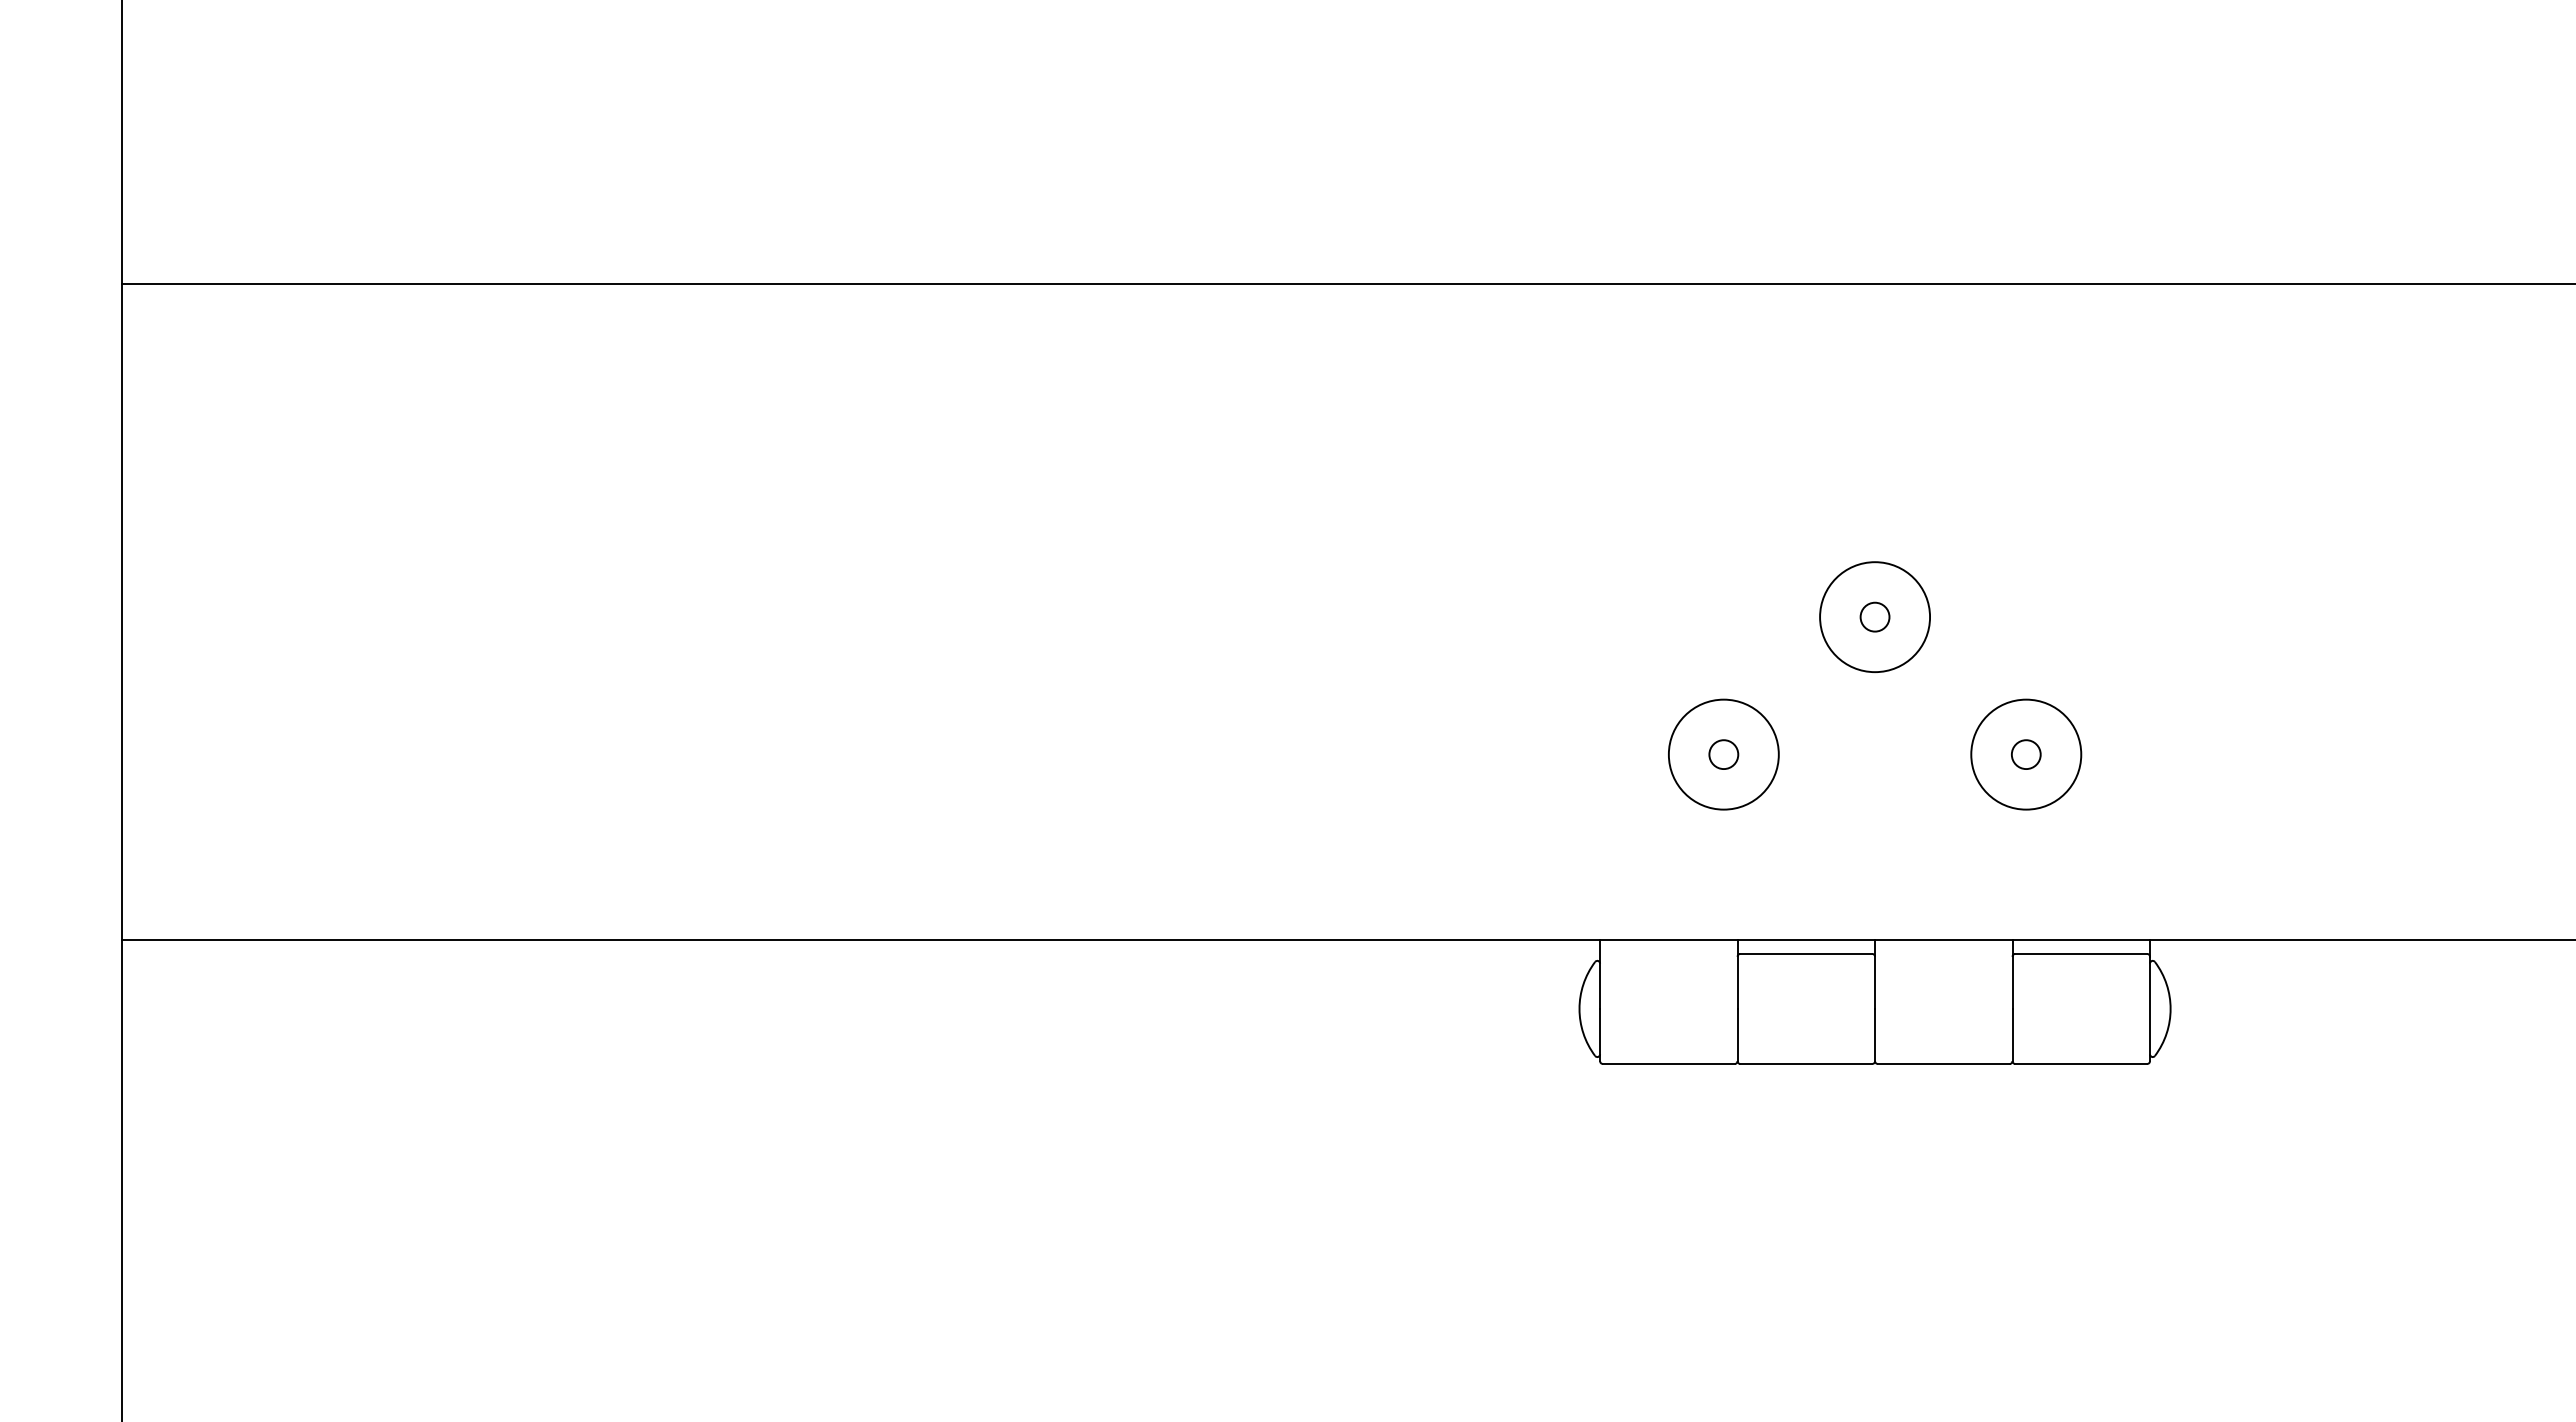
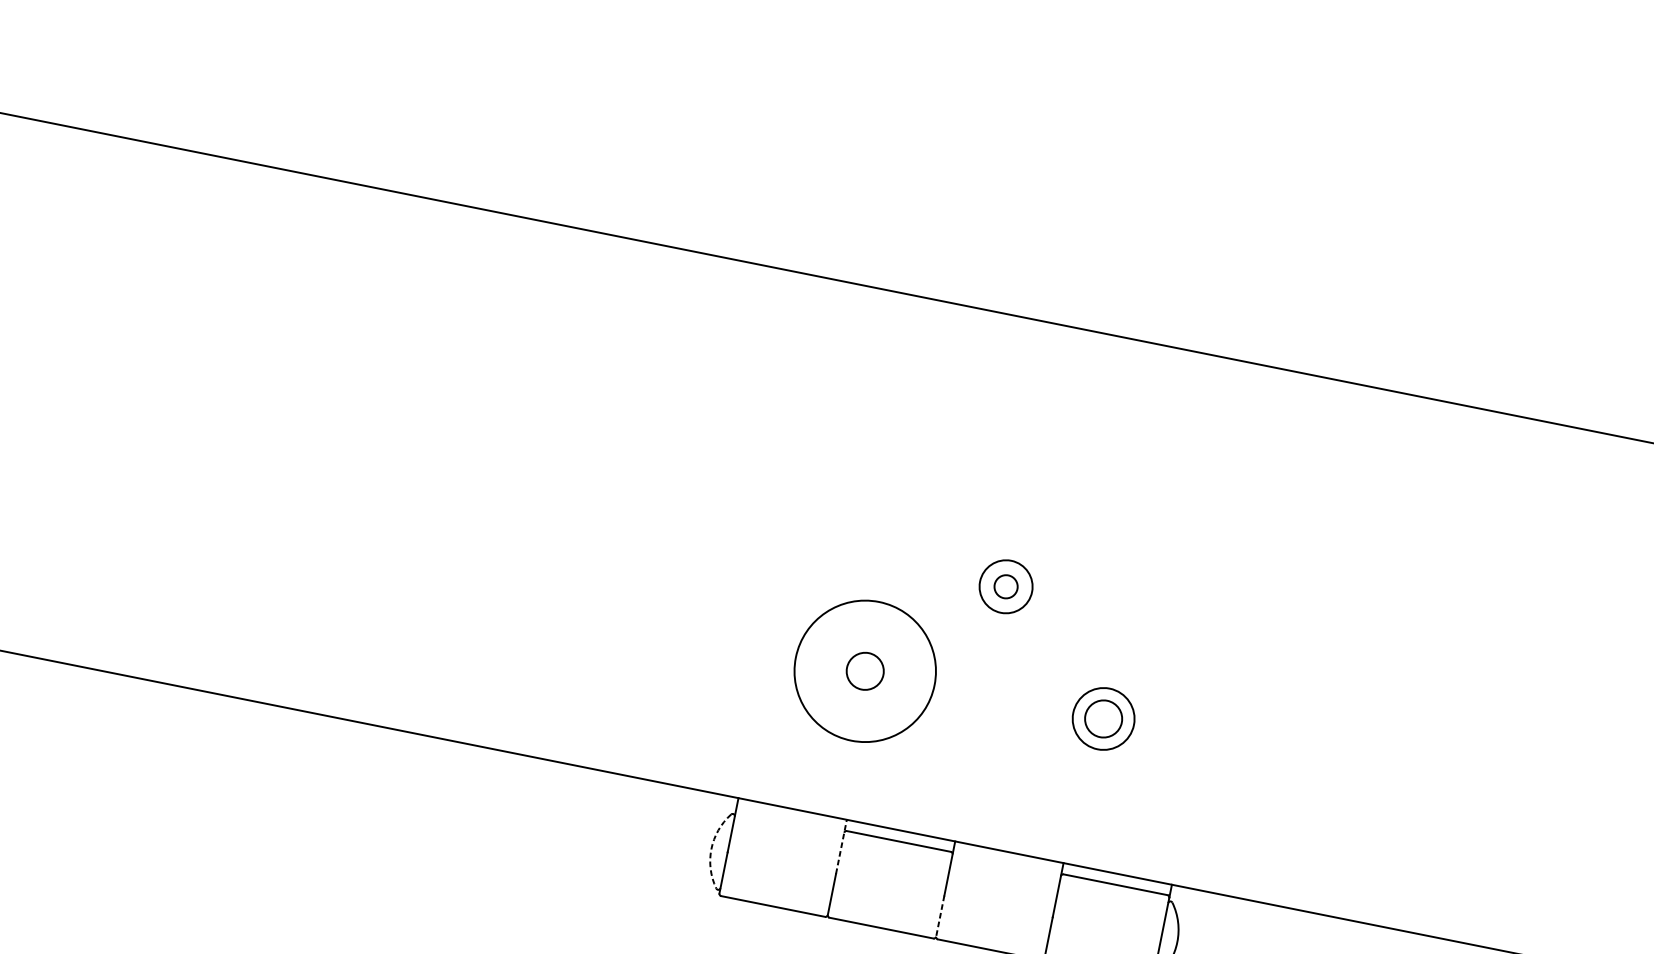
circle: (1875, 617) -> (1006, 587), size x0.6
circle: (1723, 754) -> (865, 671), size x1.6
circle: (1723, 754) -> (865, 671), size x1.6
circle: (2025, 754) -> (1103, 718), size x1.6
circle: (2026, 754) -> (1103, 718), size x0.7
line: (1737, 974) -> (841, 846), solid -> dashed
arc: (1579, 1008) -> (711, 848), solid -> dashed
line: (1875, 1035) -> (940, 916), solid -> dashed

